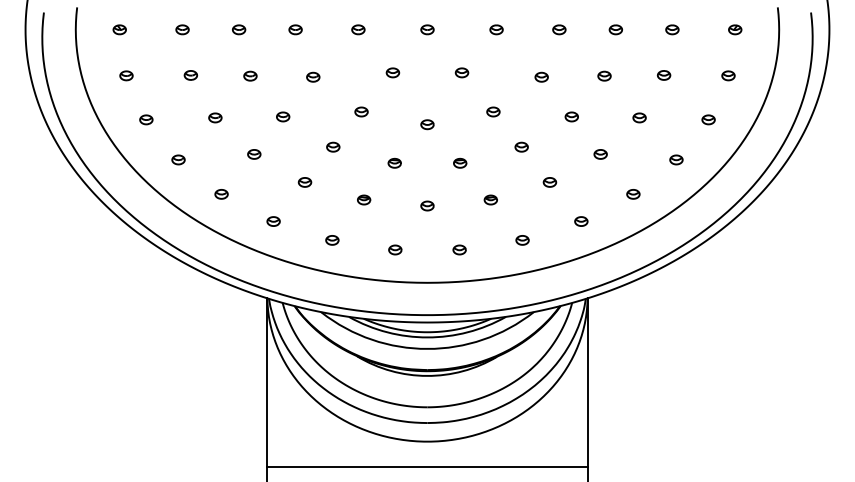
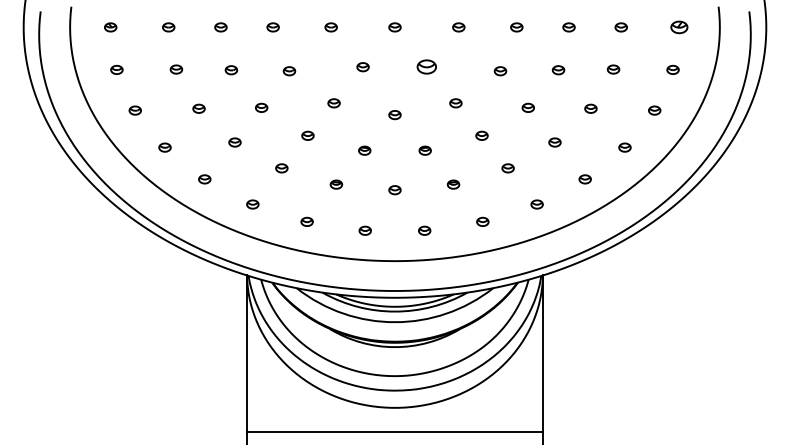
part: (734, 29) -> (678, 27), size x1.4
part: (461, 73) -> (426, 67), size x1.6

